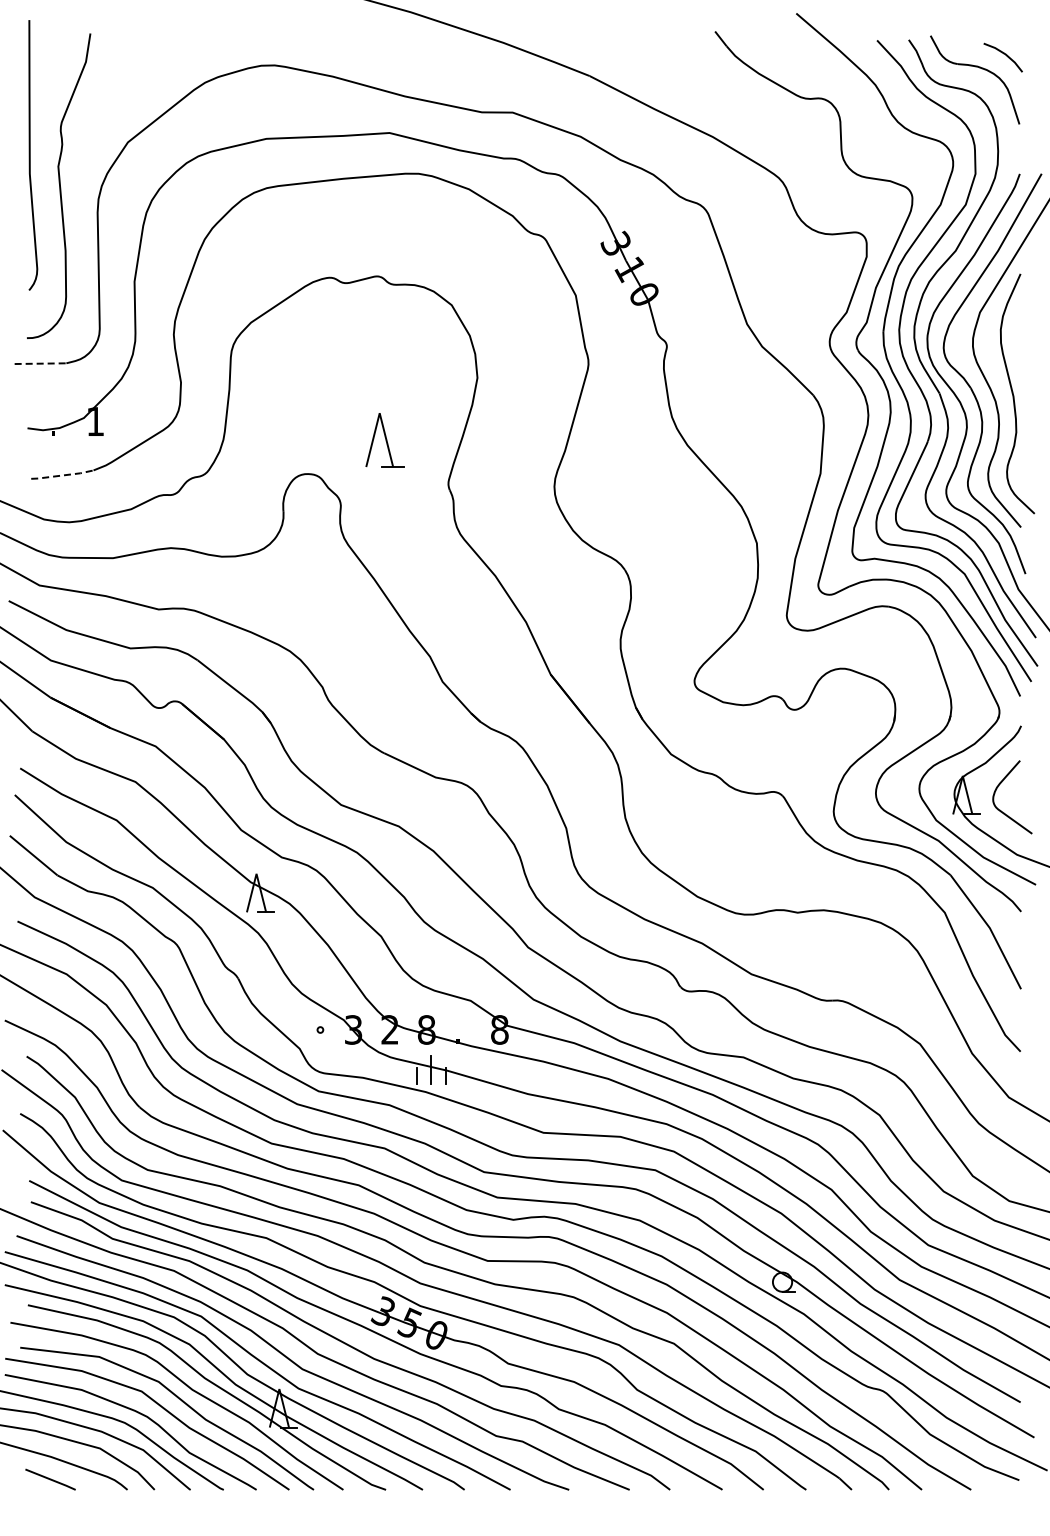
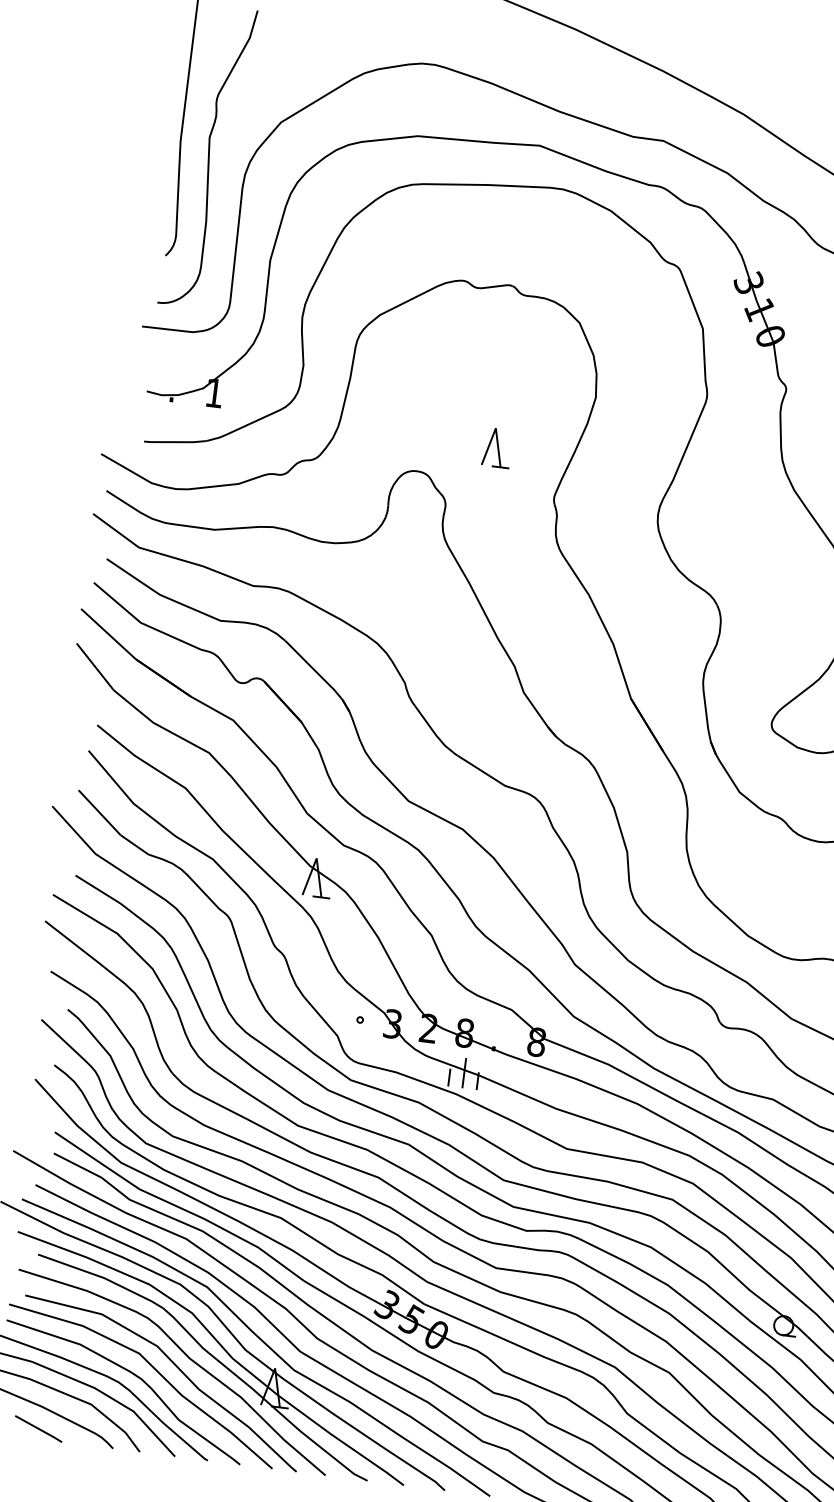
line: (40, 363) -> (167, 329), dashed -> solid
part: (385, 440) -> (497, 447), size x0.71
line: (62, 475) -> (175, 442), dashed -> solid

